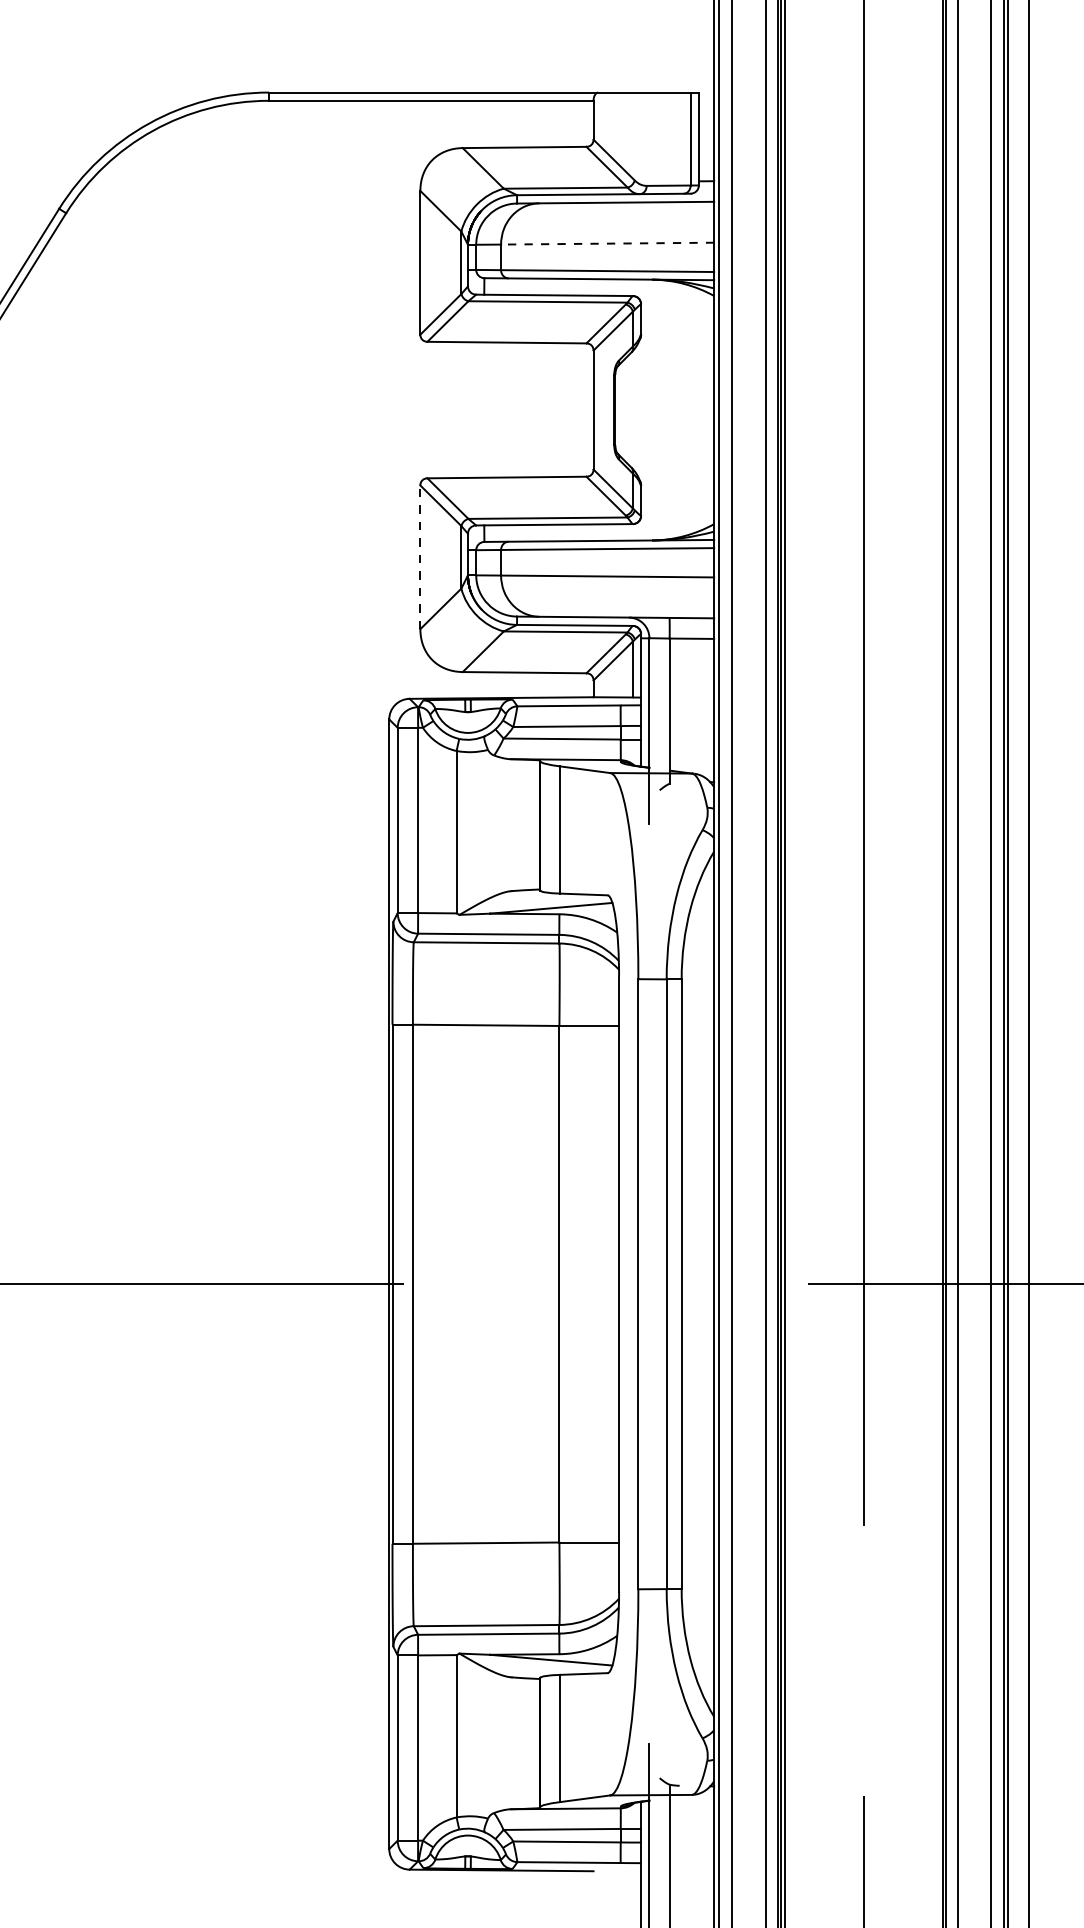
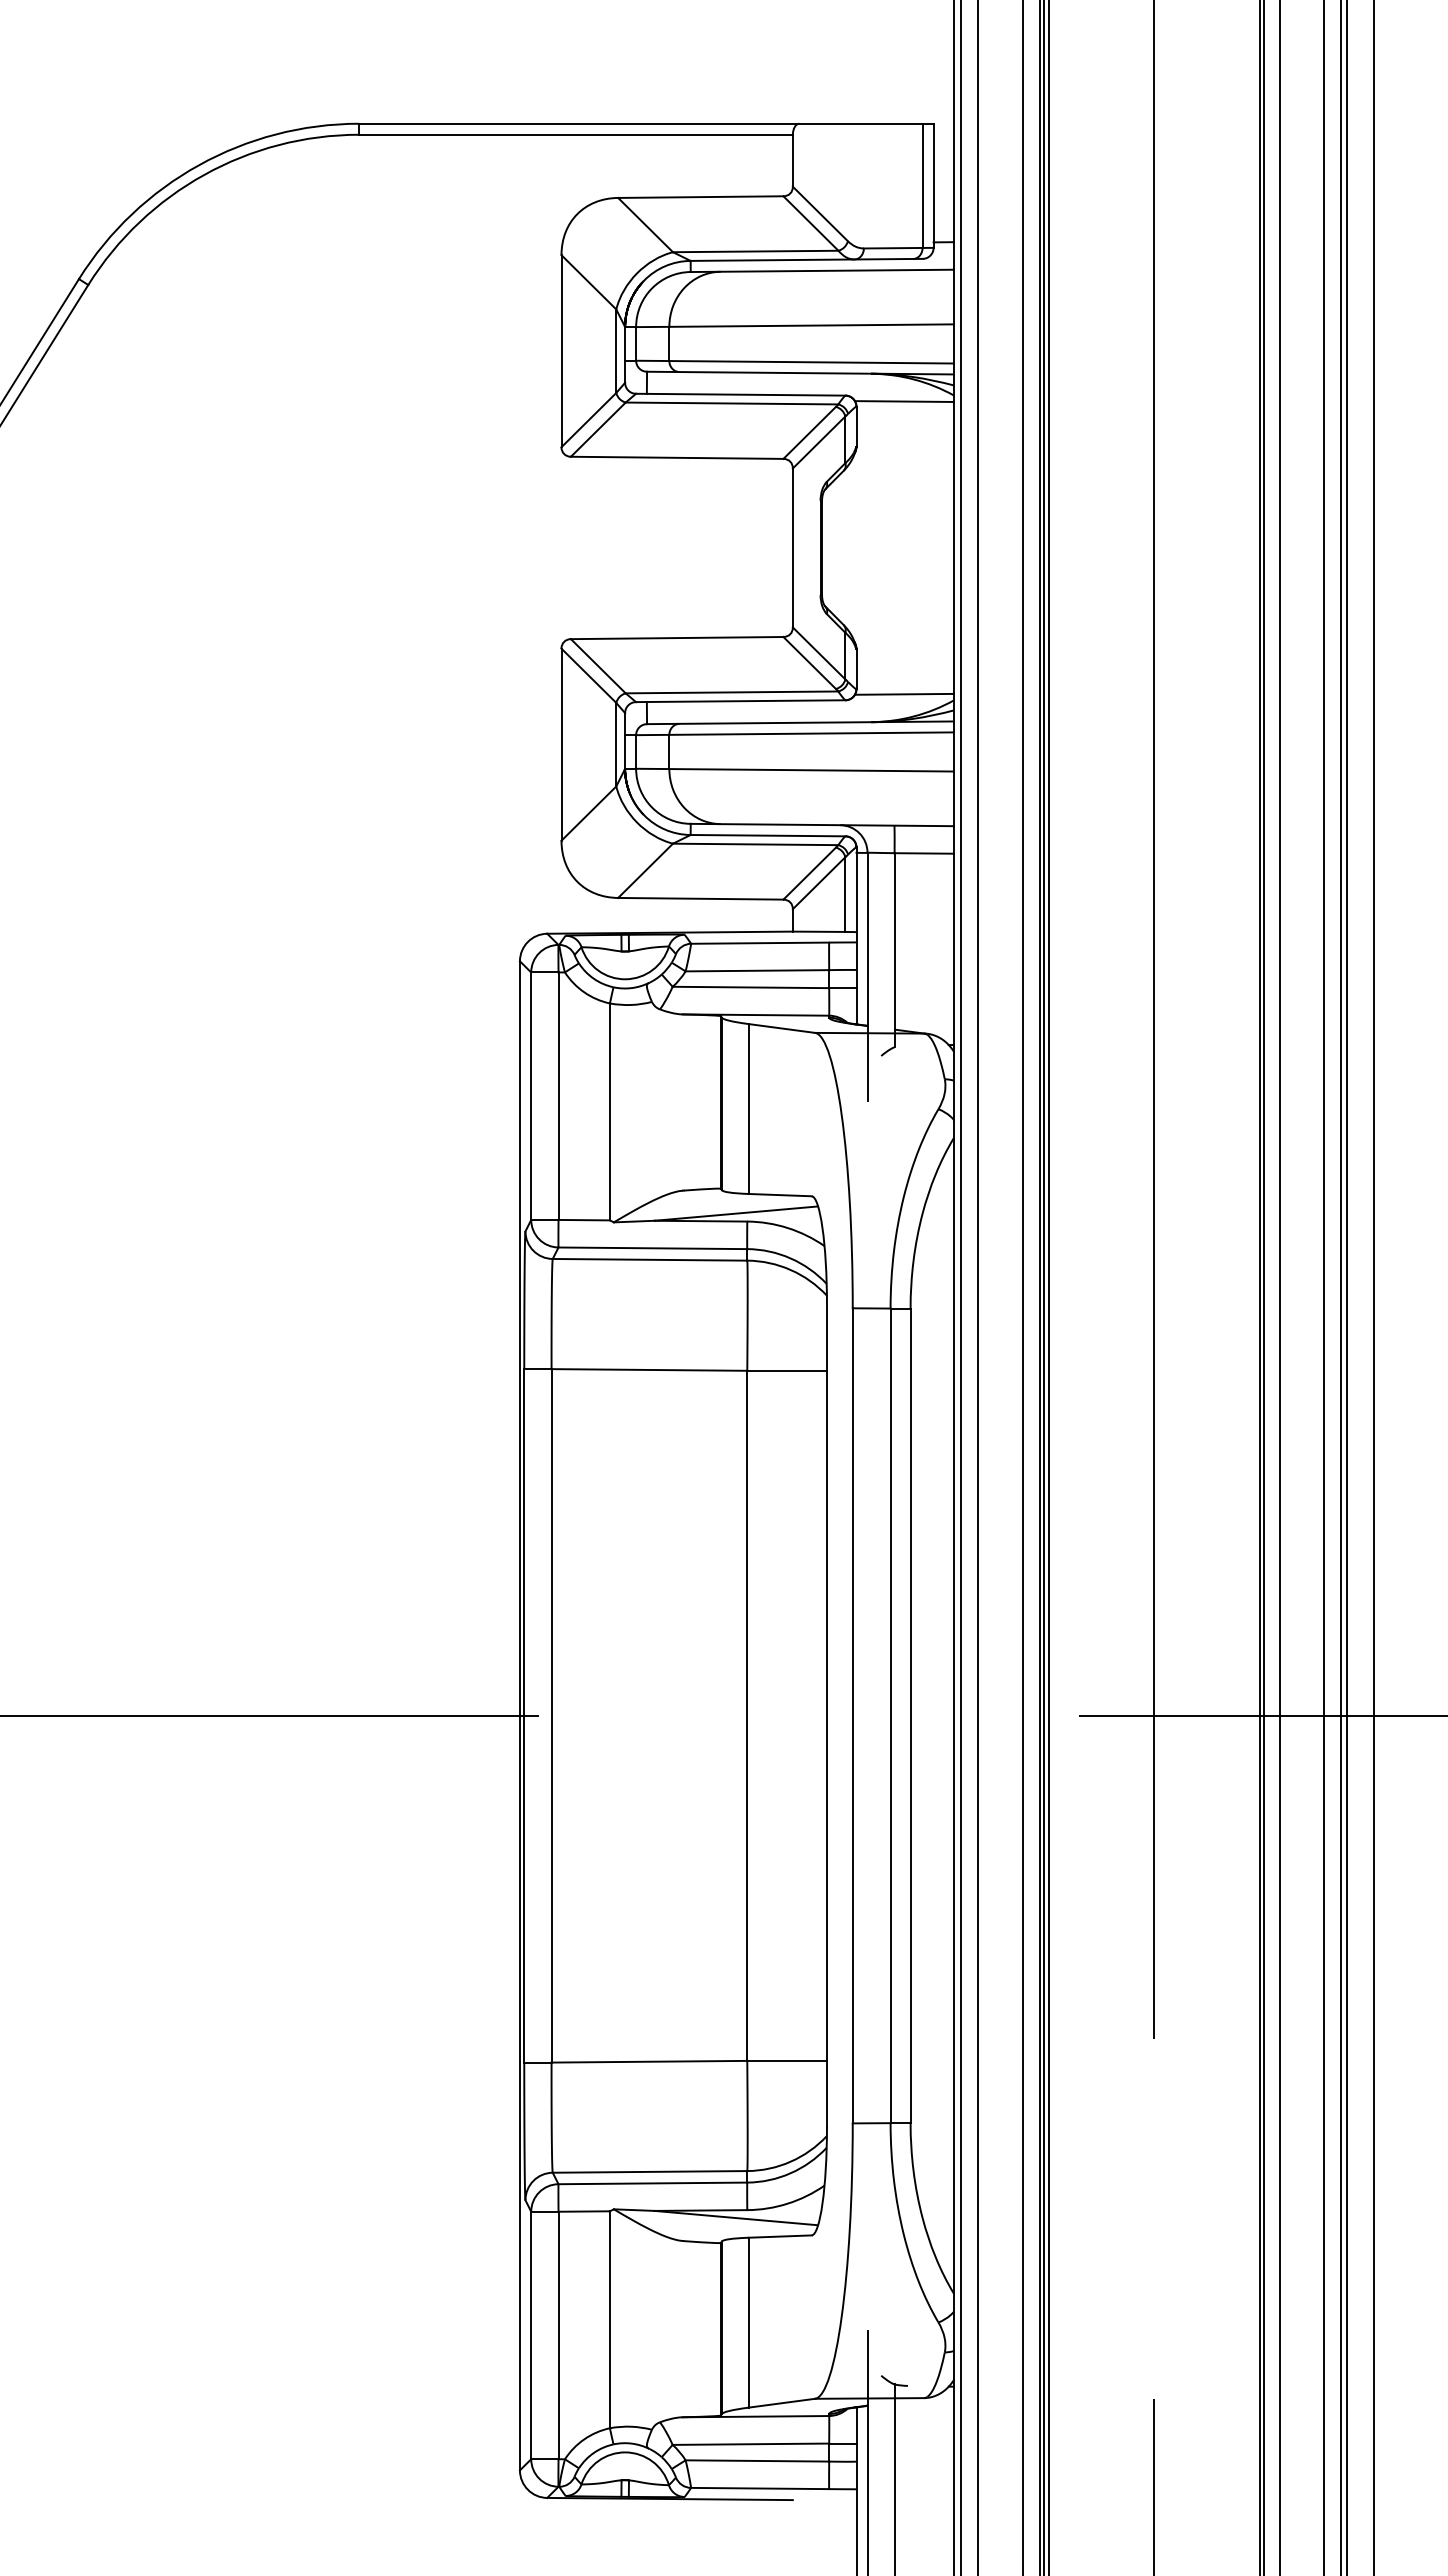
line: (607, 243) -> (811, 325), dashed -> solid
line: (677, 300) -> (904, 401), added
line: (677, 519) -> (904, 693), added
line: (420, 557) -> (561, 744), dashed -> solid

